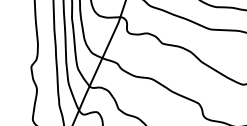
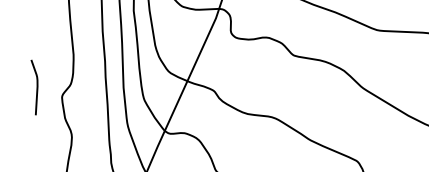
curve: (16, 61) -> (35, 87), added

